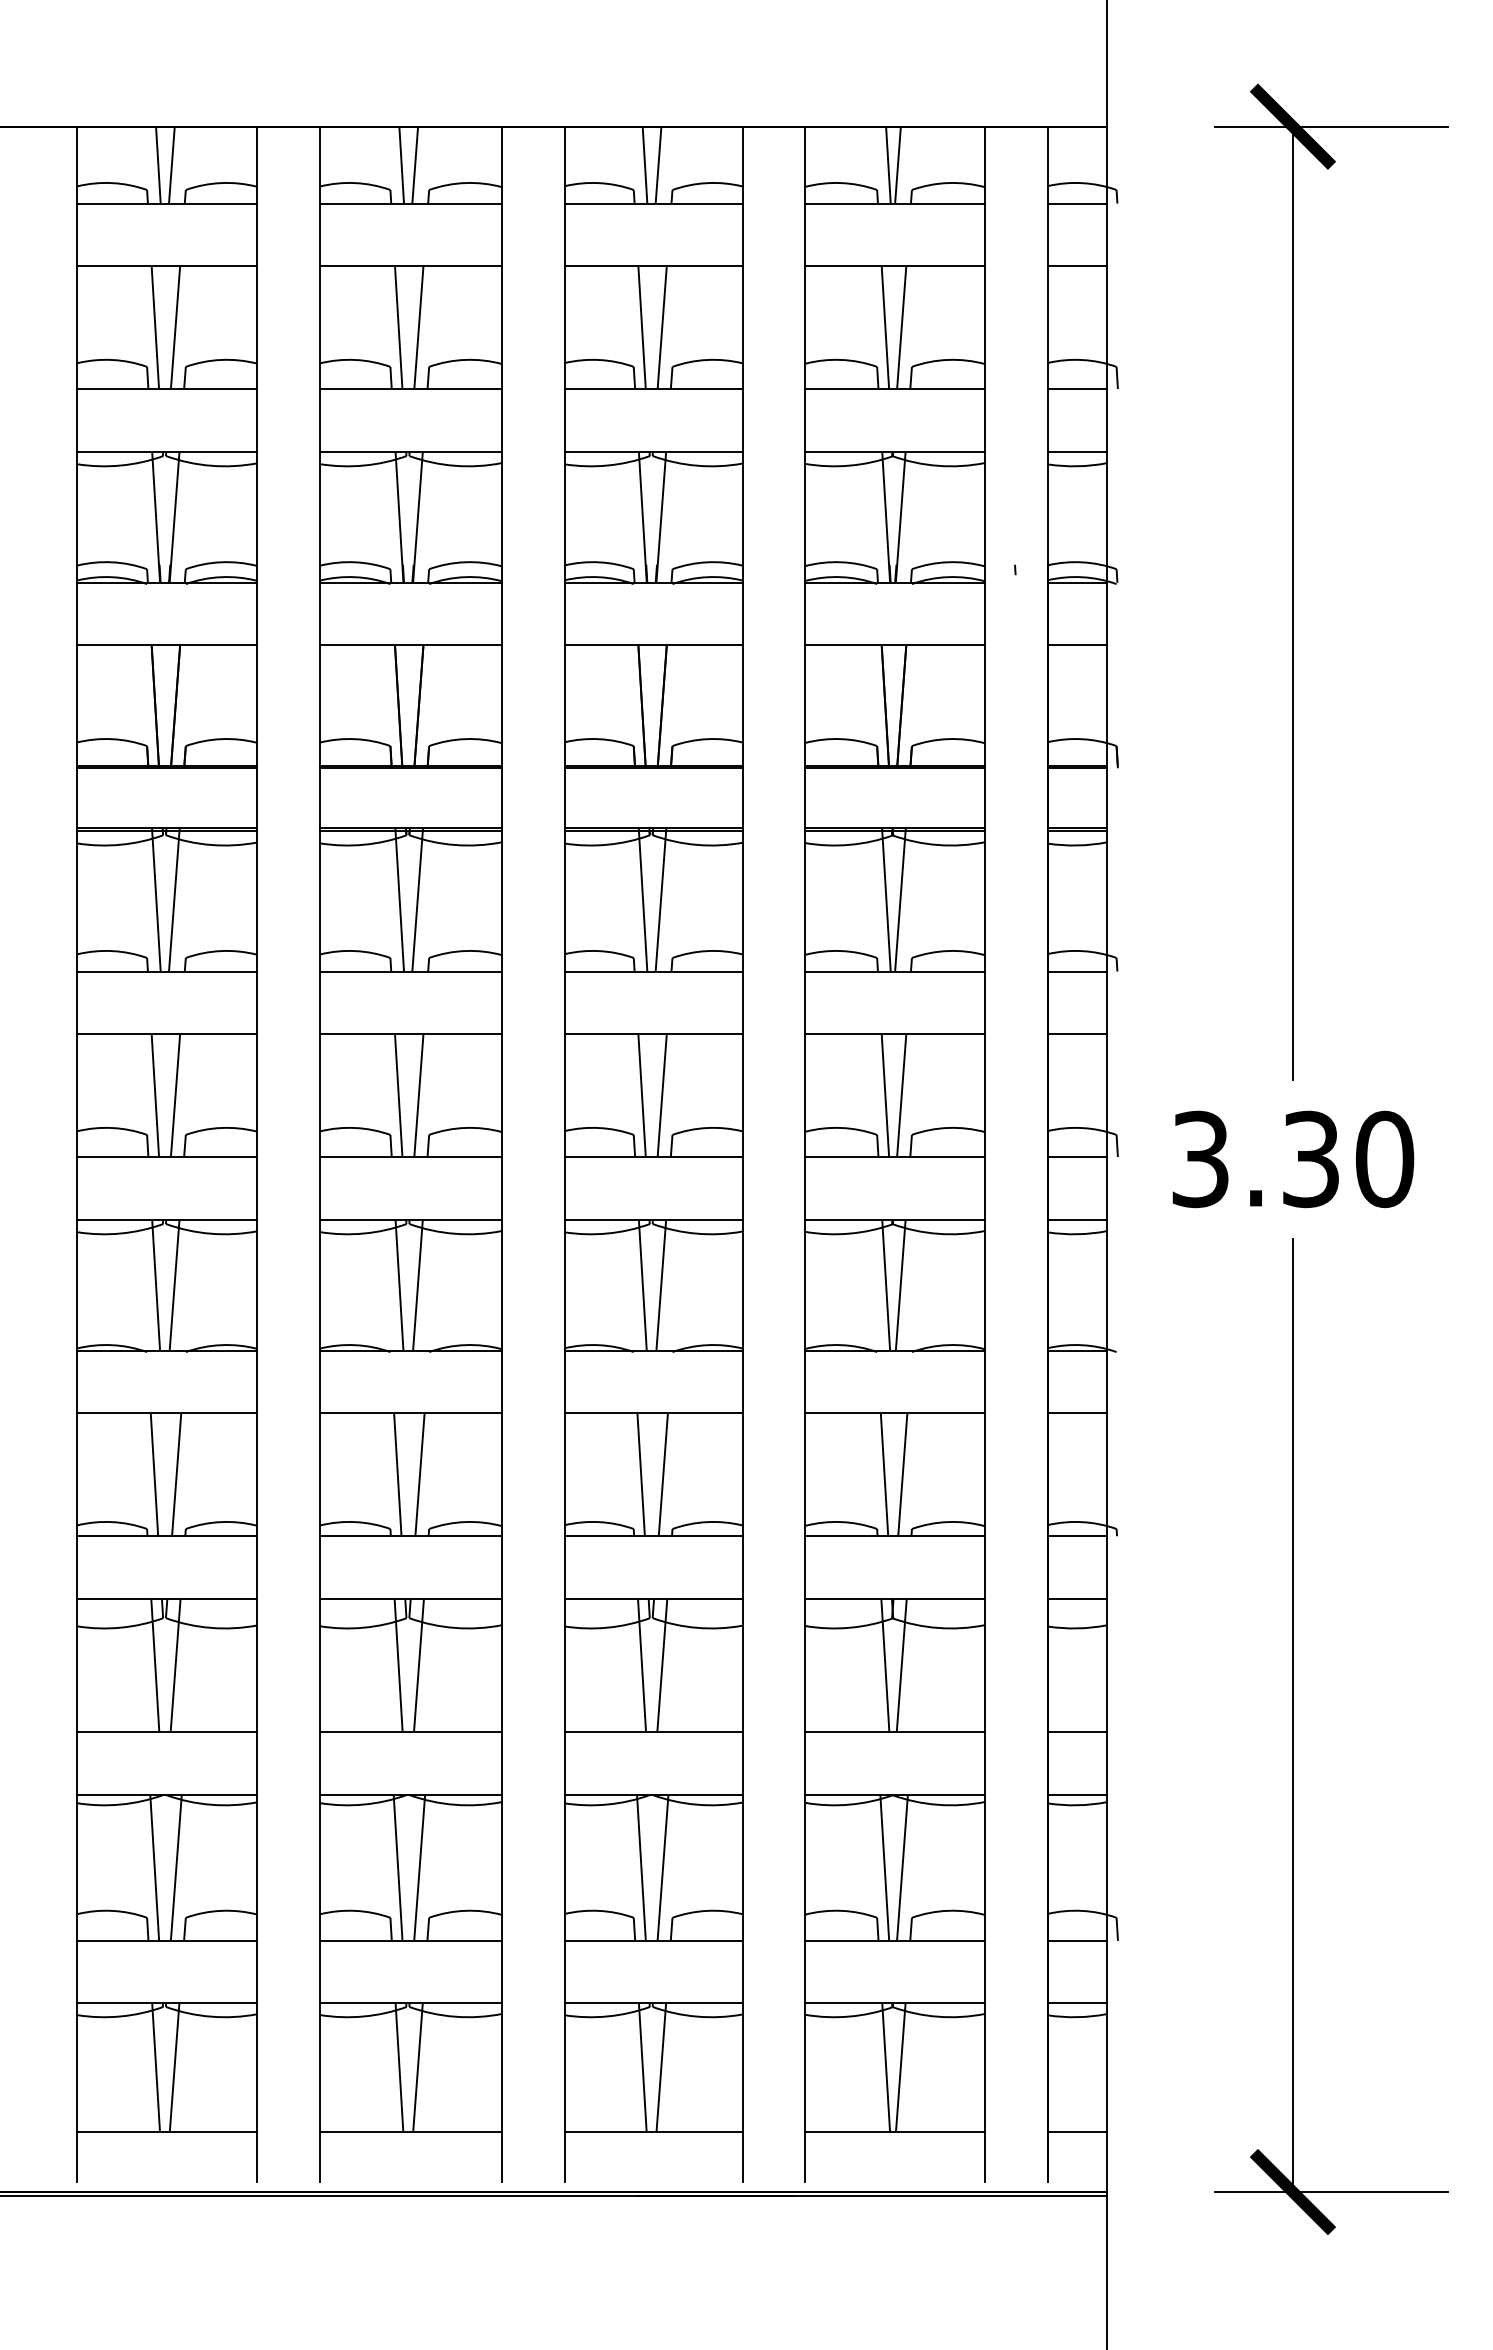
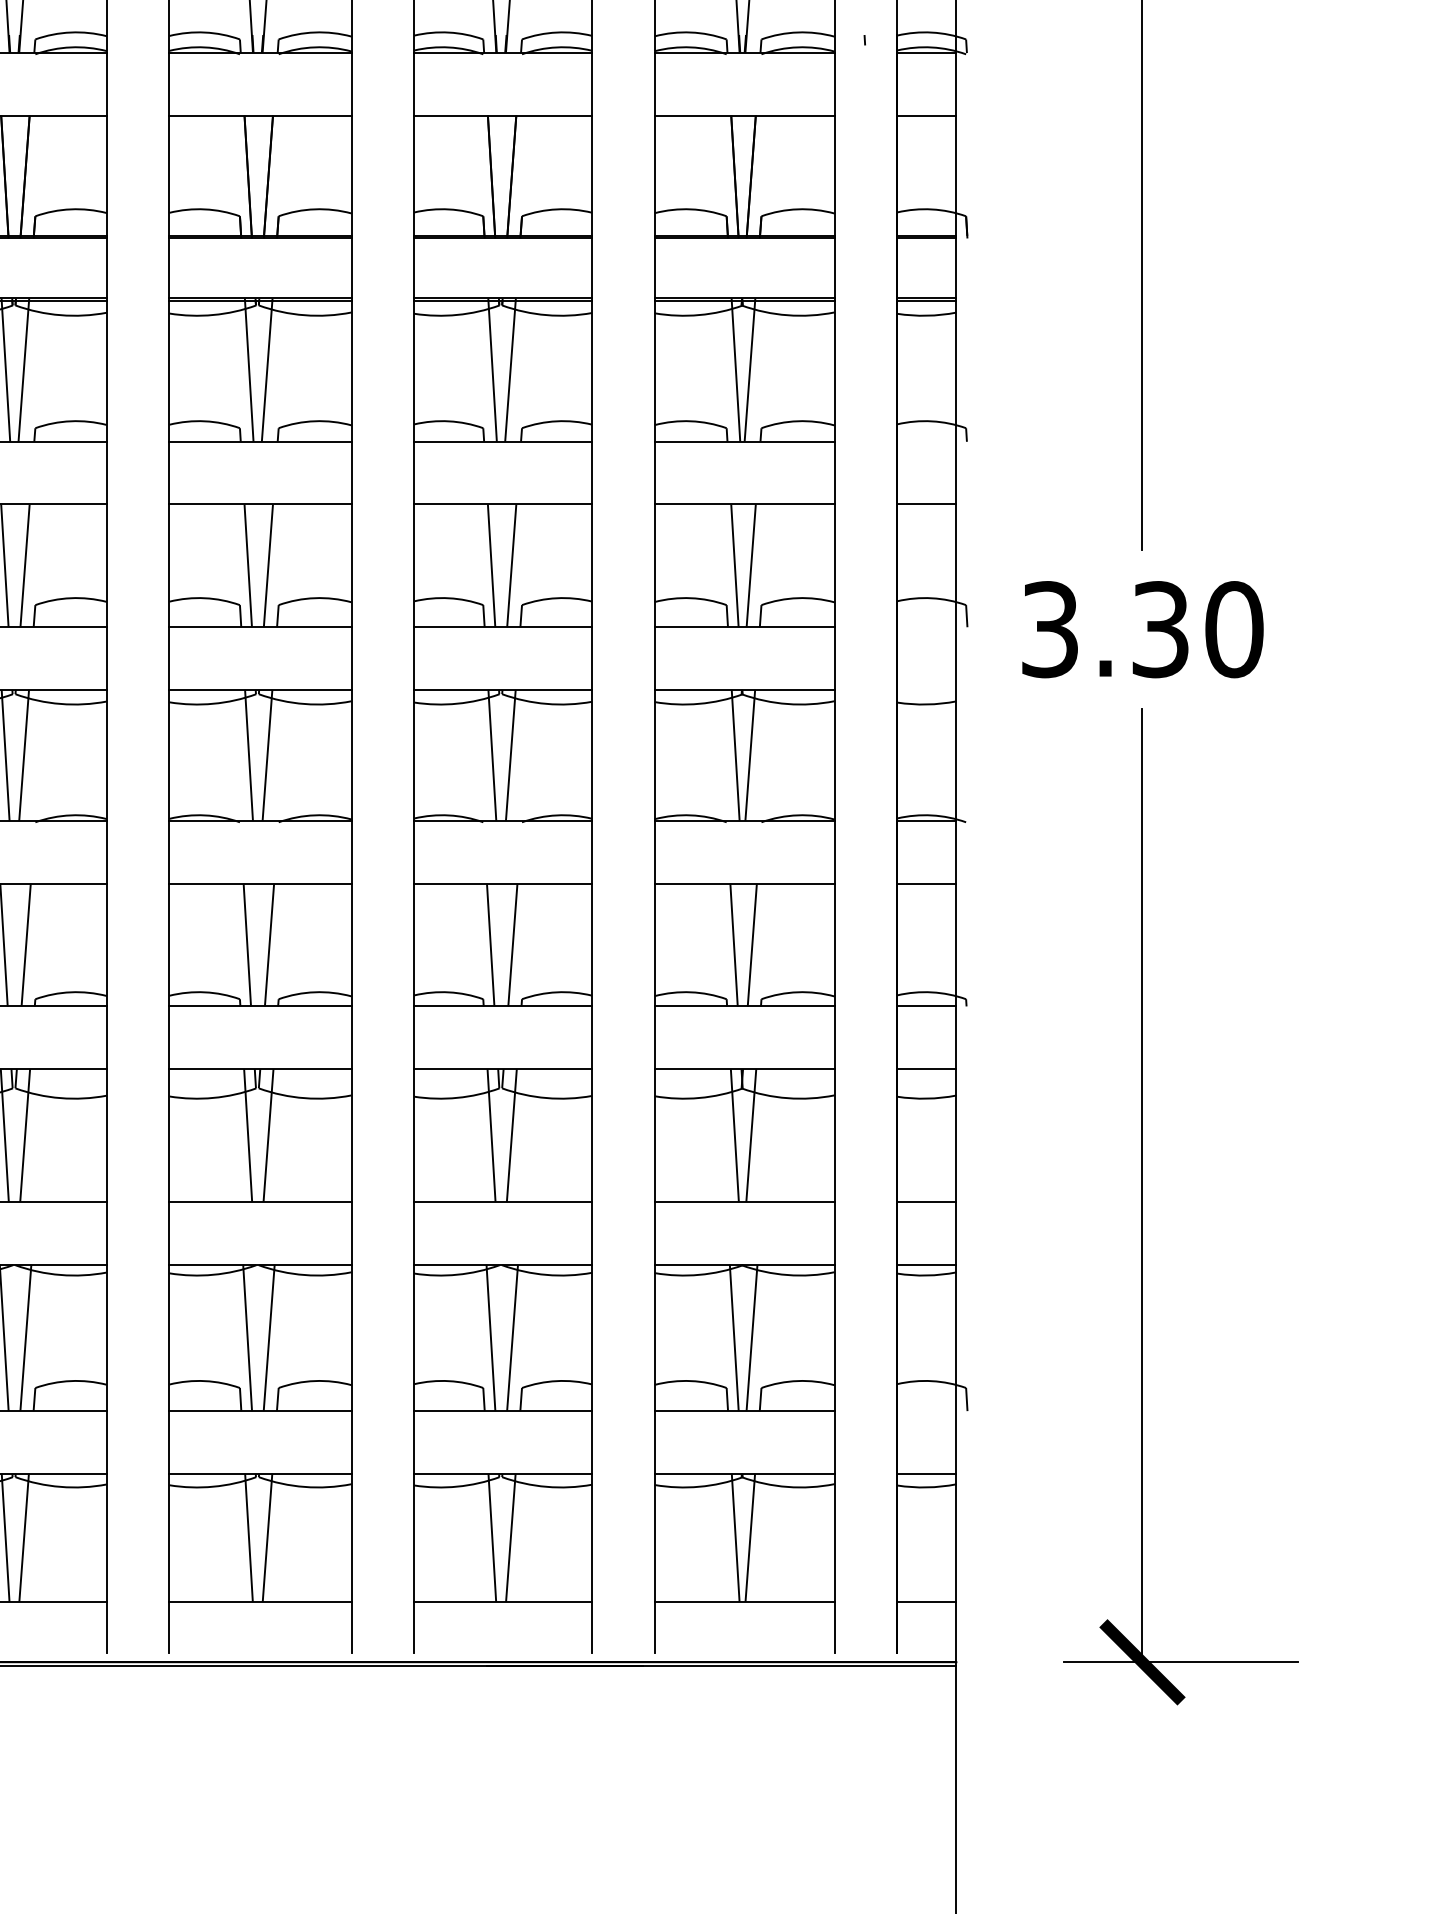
line: (1076, 971) -> (926, 441), removed
line: (1076, 1157) -> (926, 627), removed
line: (1076, 1219) -> (926, 689), removed
line: (1076, 1940) -> (926, 1410), removed

